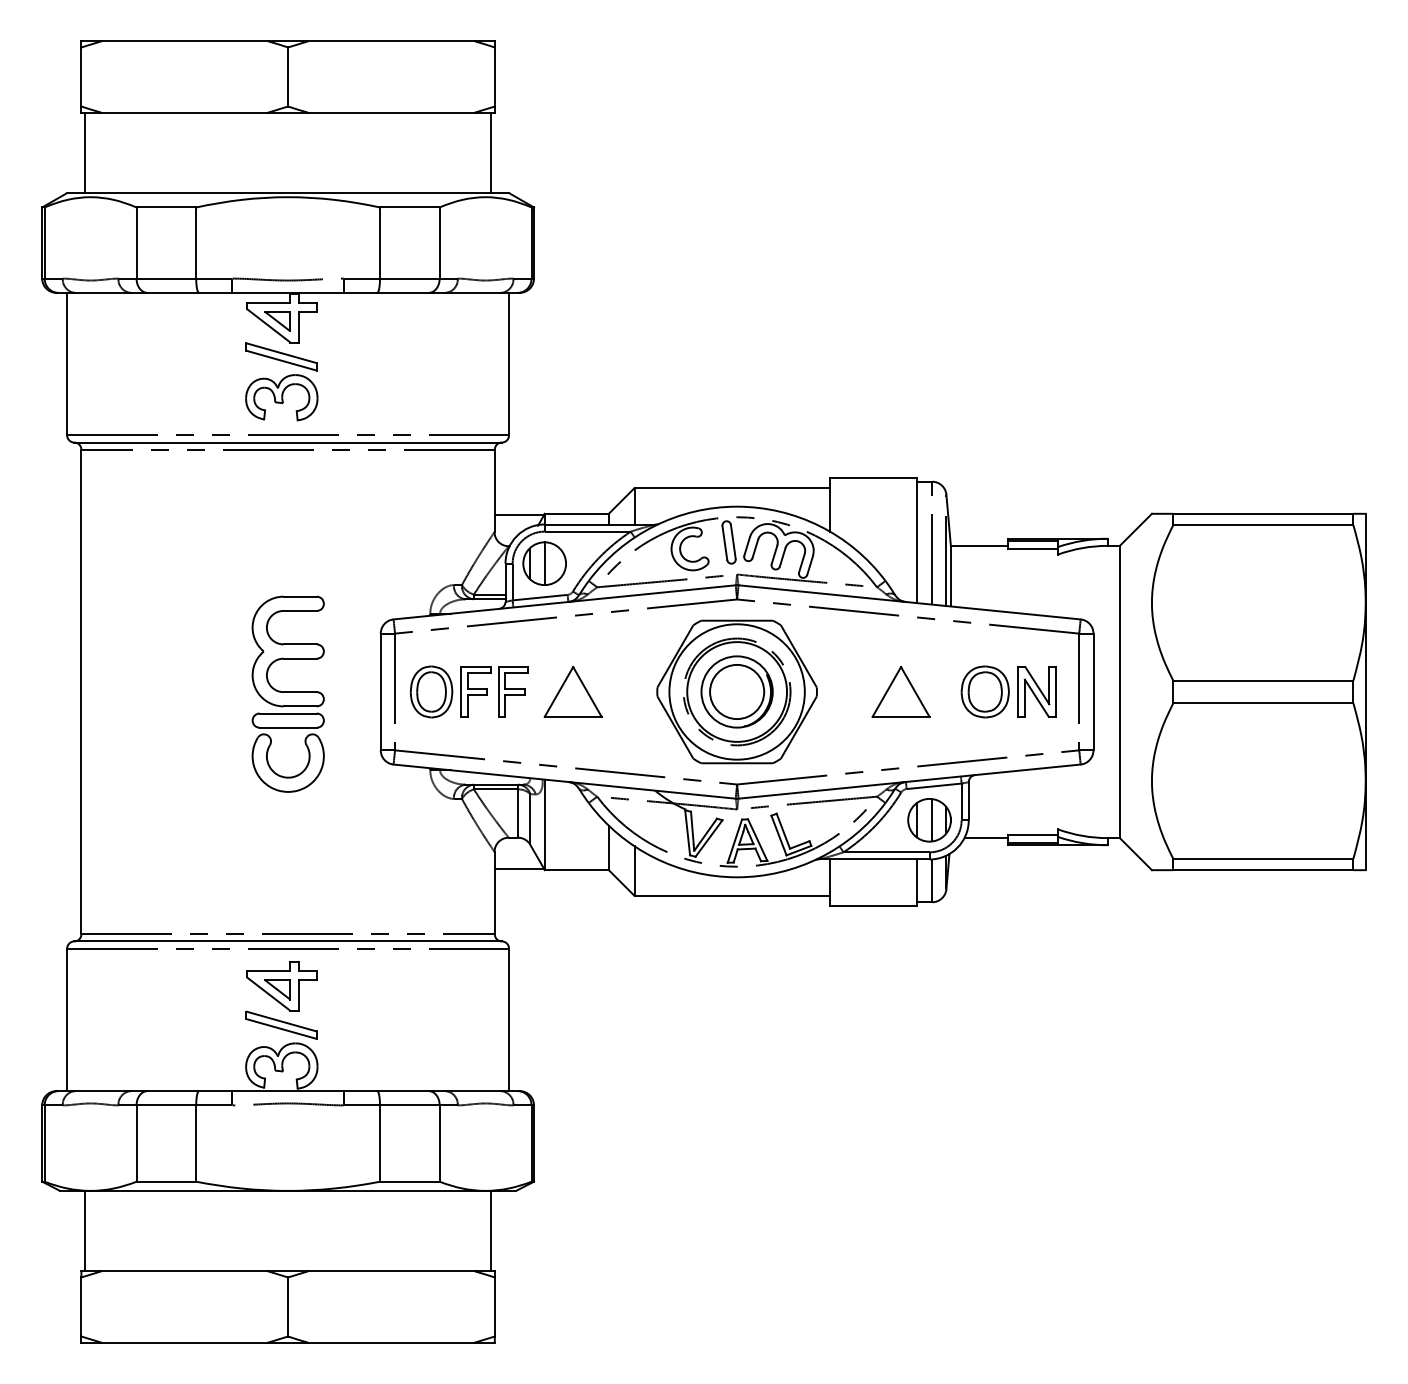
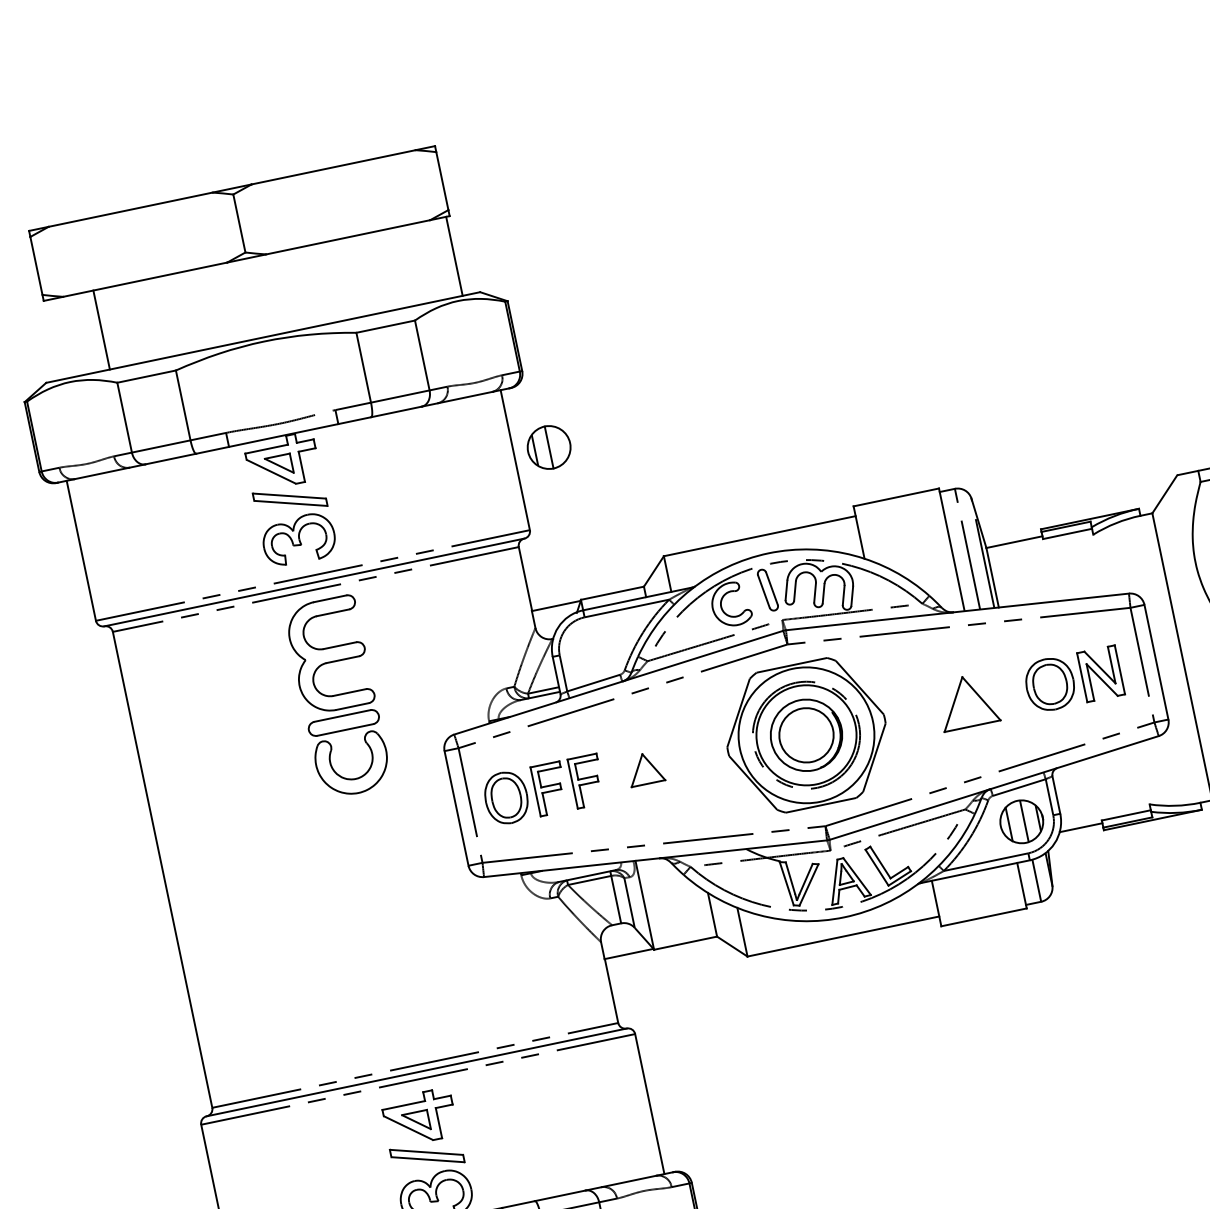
line: (84, 152) -> (101, 329), moved
part: (544, 563) -> (548, 447), moved
part: (572, 691) -> (644, 768), size x0.6
part: (287, 693) -> (337, 696), moved

